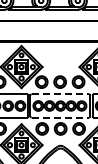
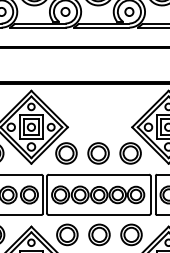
line: (60, 94) -> (99, 174), dashed -> solid
line: (60, 117) -> (99, 214), dashed -> solid

